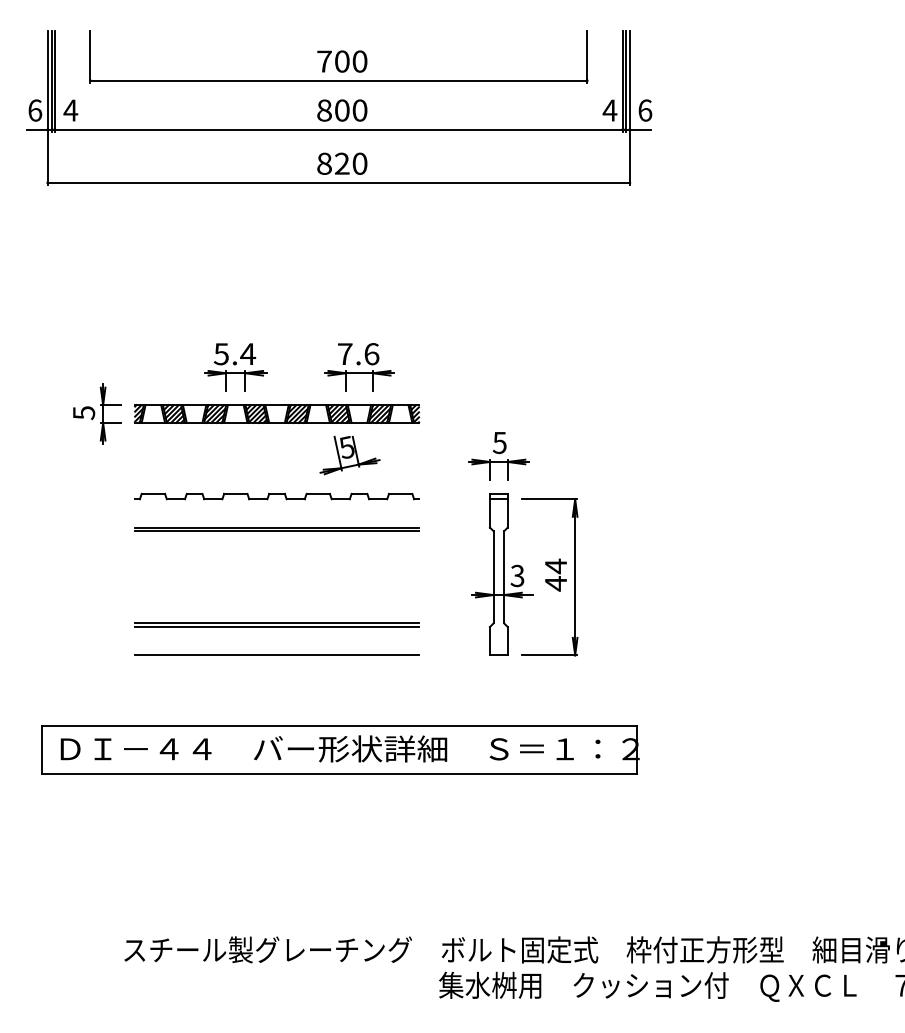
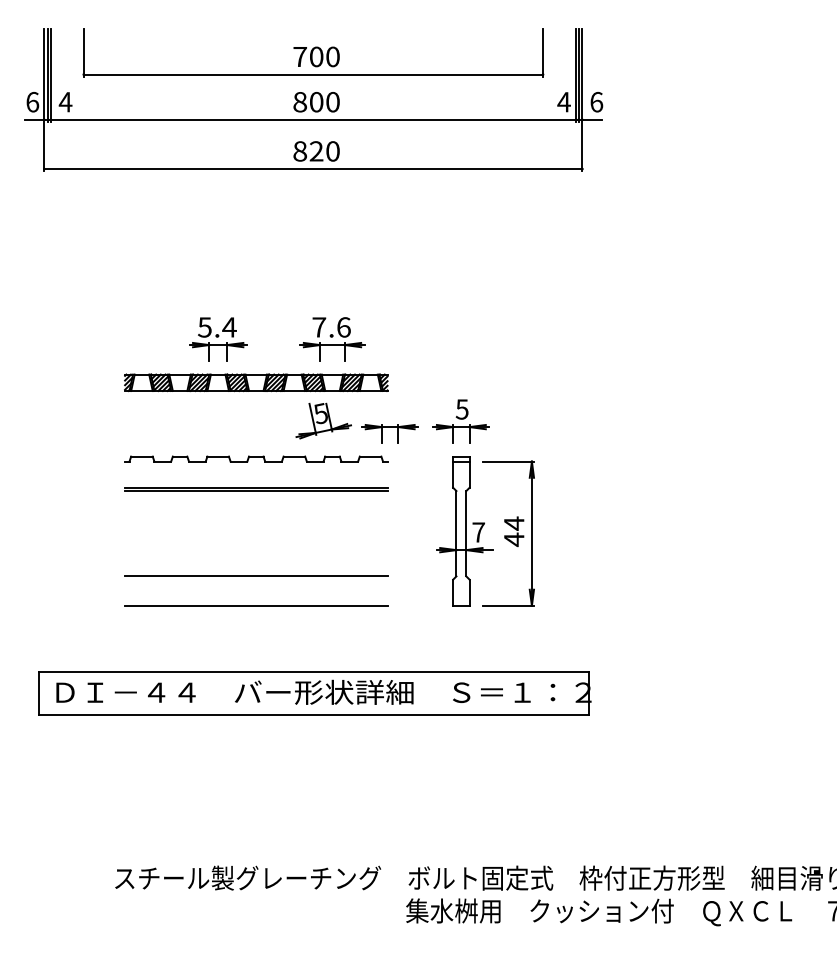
part: (97, 413) -> (90, 382), removed
part: (421, 462) -> (389, 427), added
text: (517, 575) -> (478, 532), 3 -> 7
line: (277, 627) -> (256, 580), removed

